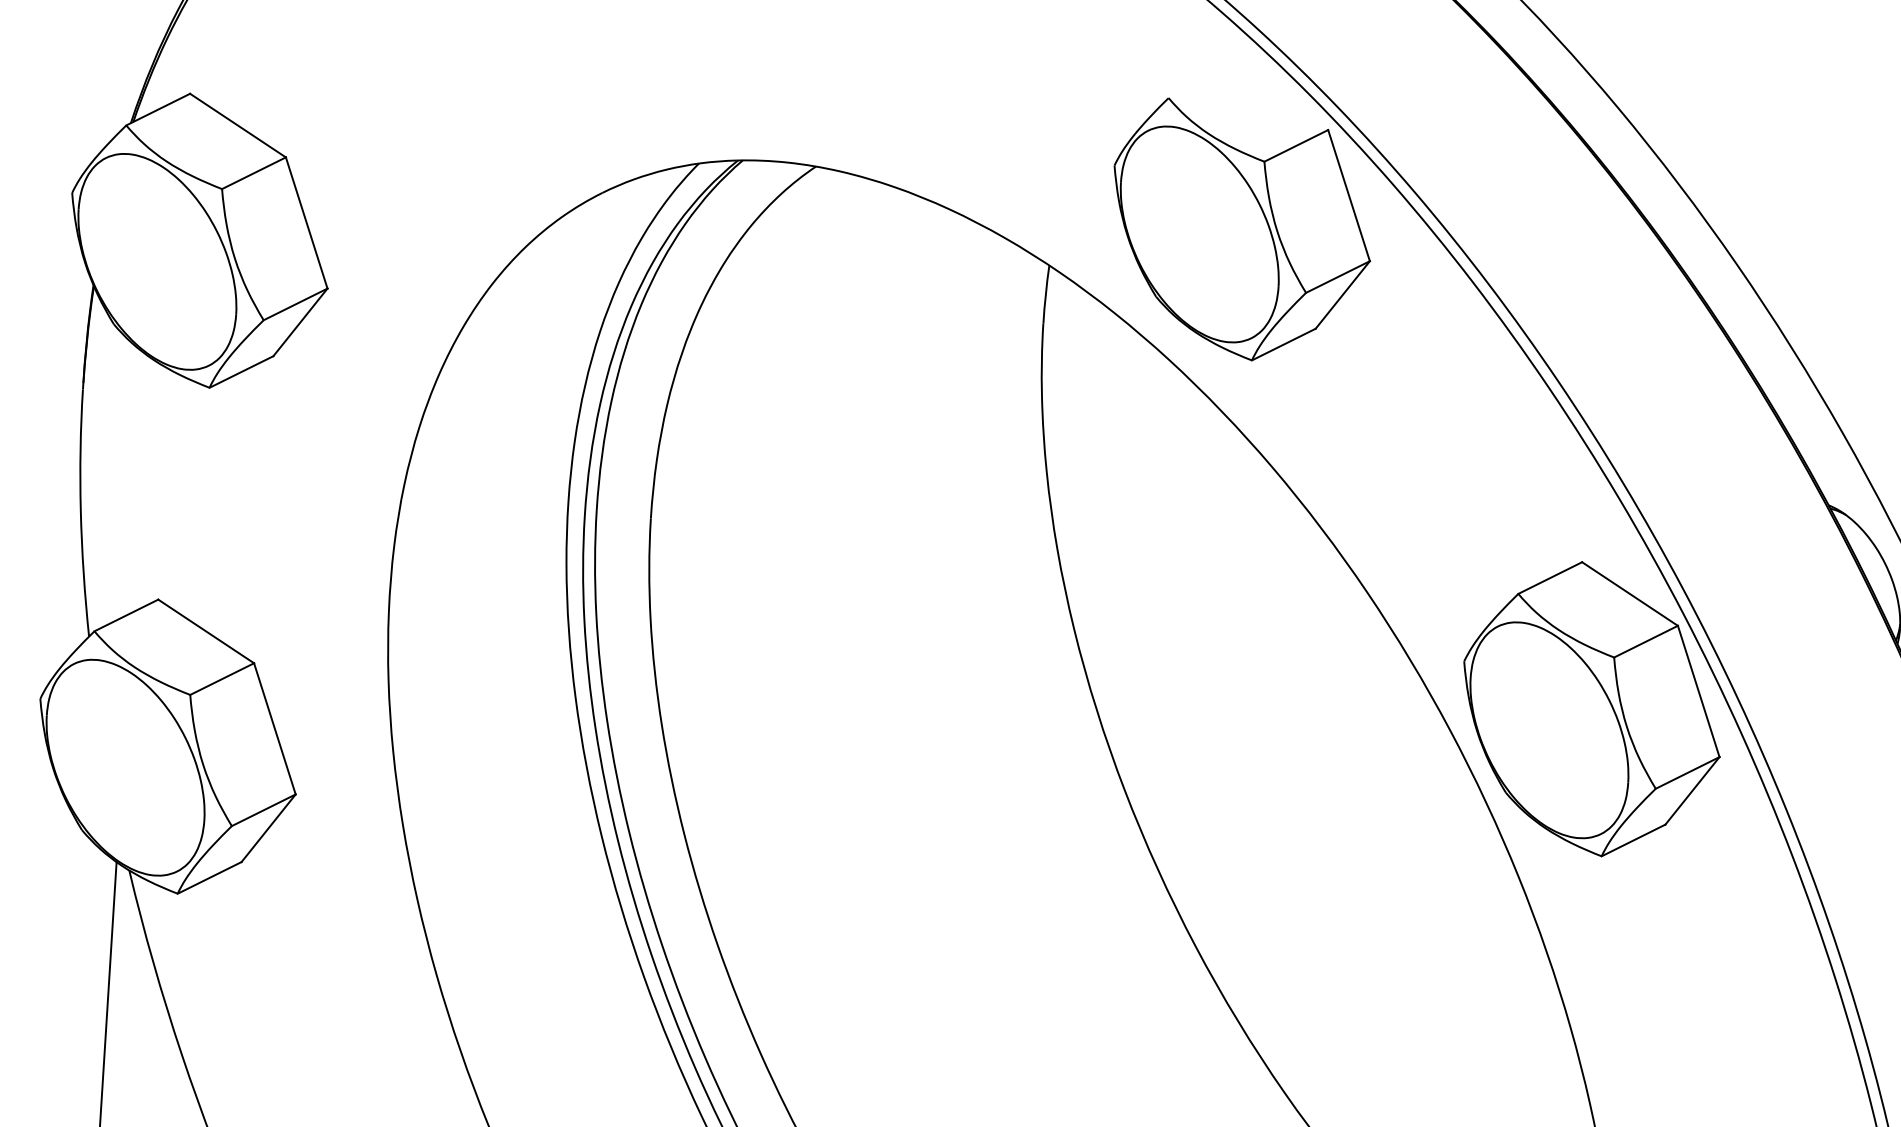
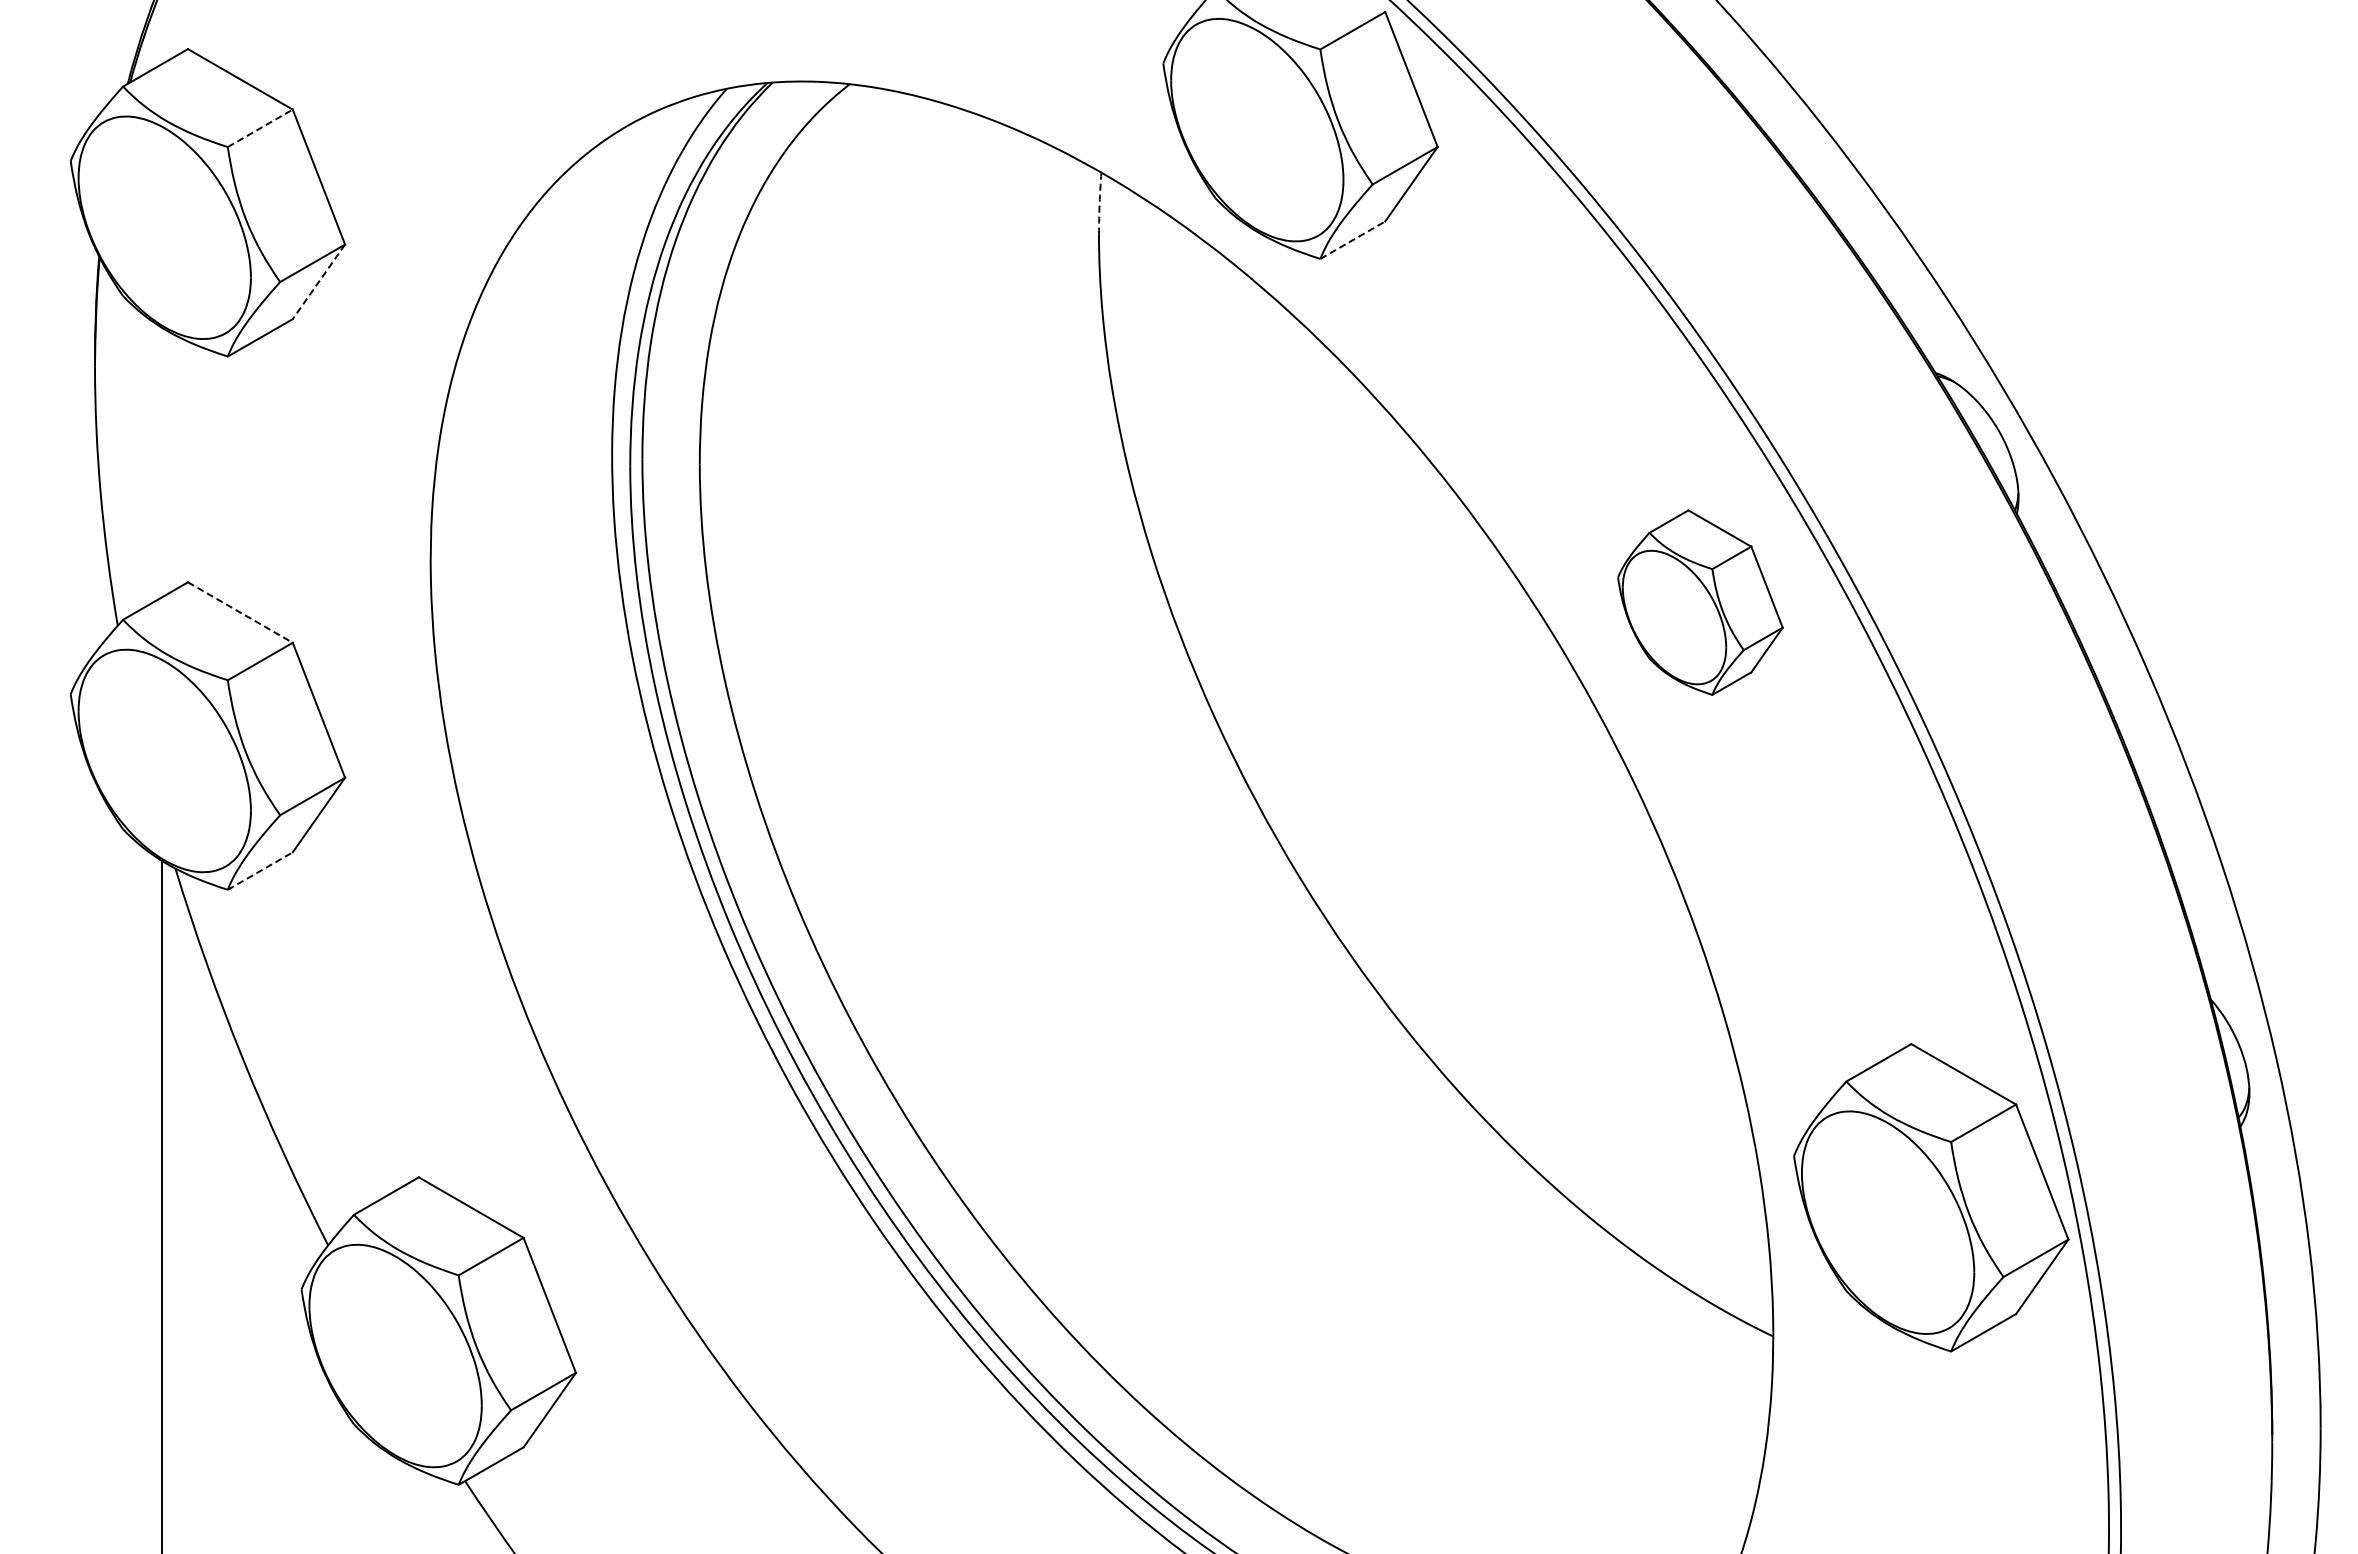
line: (254, 173) -> (260, 128), solid -> dashed
arc: (1045, 294) -> (1099, 203), solid -> dashed
line: (300, 322) -> (318, 281), solid -> dashed
line: (1284, 343) -> (1353, 239), solid -> dashed
line: (206, 631) -> (240, 612), solid -> dashed
part: (1592, 709) -> (1700, 602), size x0.6
line: (209, 877) -> (260, 870), solid -> dashed

